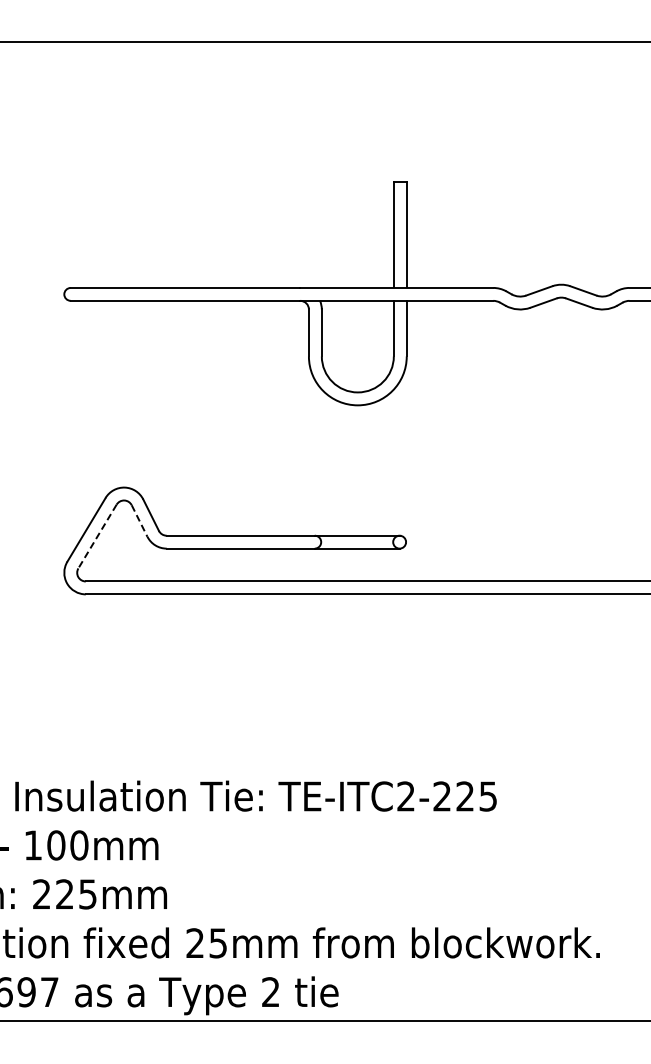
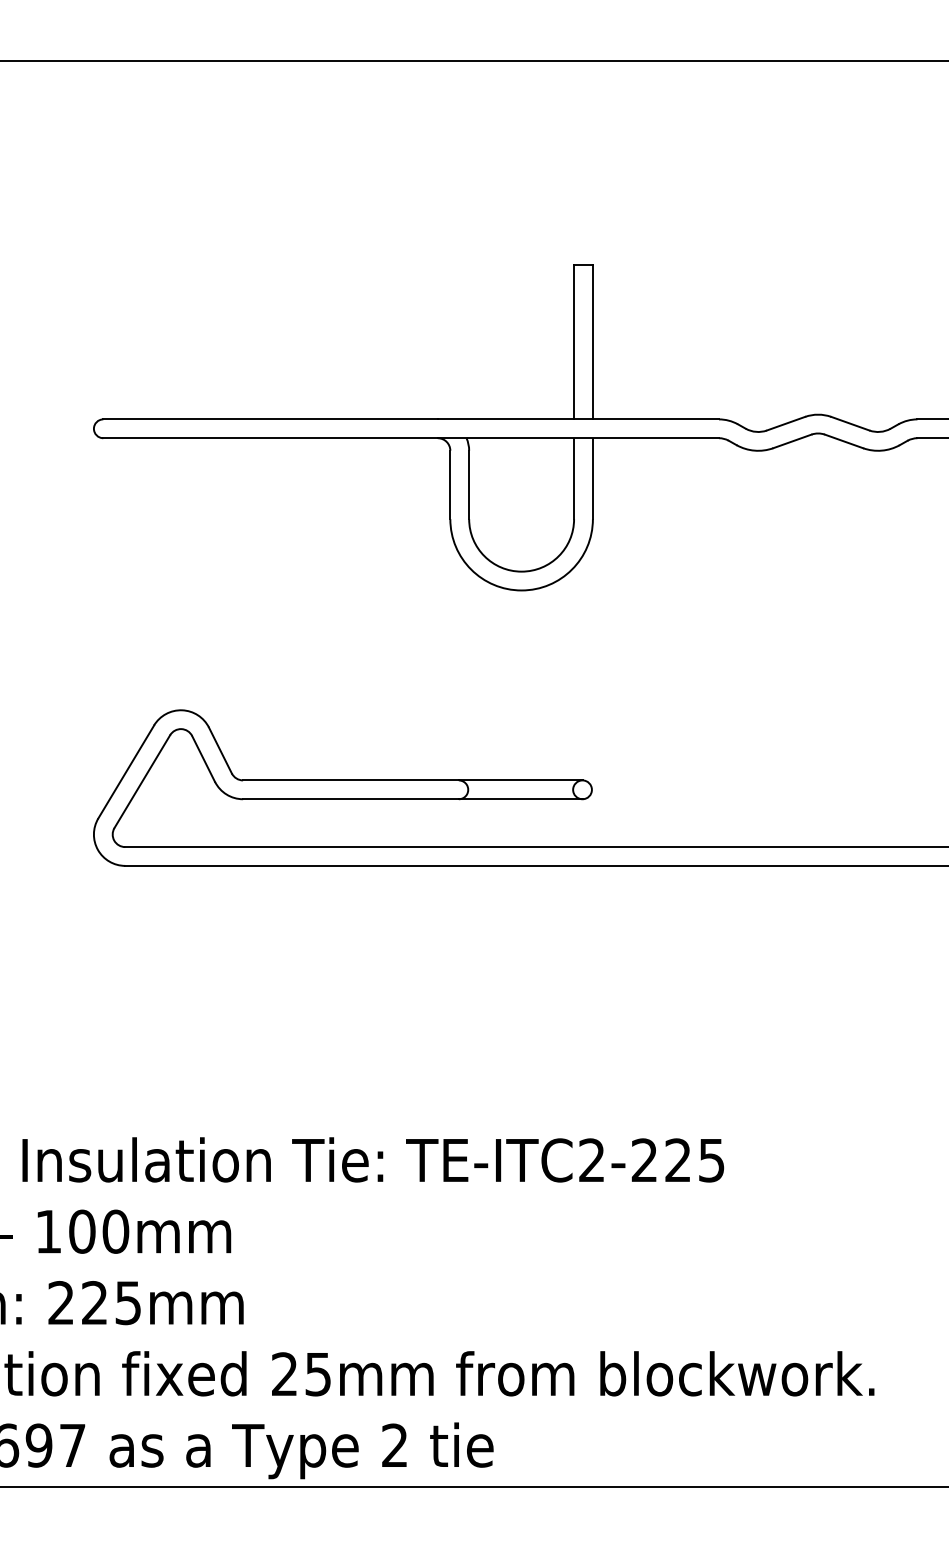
line: (139, 521) -> (203, 759), dashed -> solid
line: (97, 536) -> (142, 781), dashed -> solid

